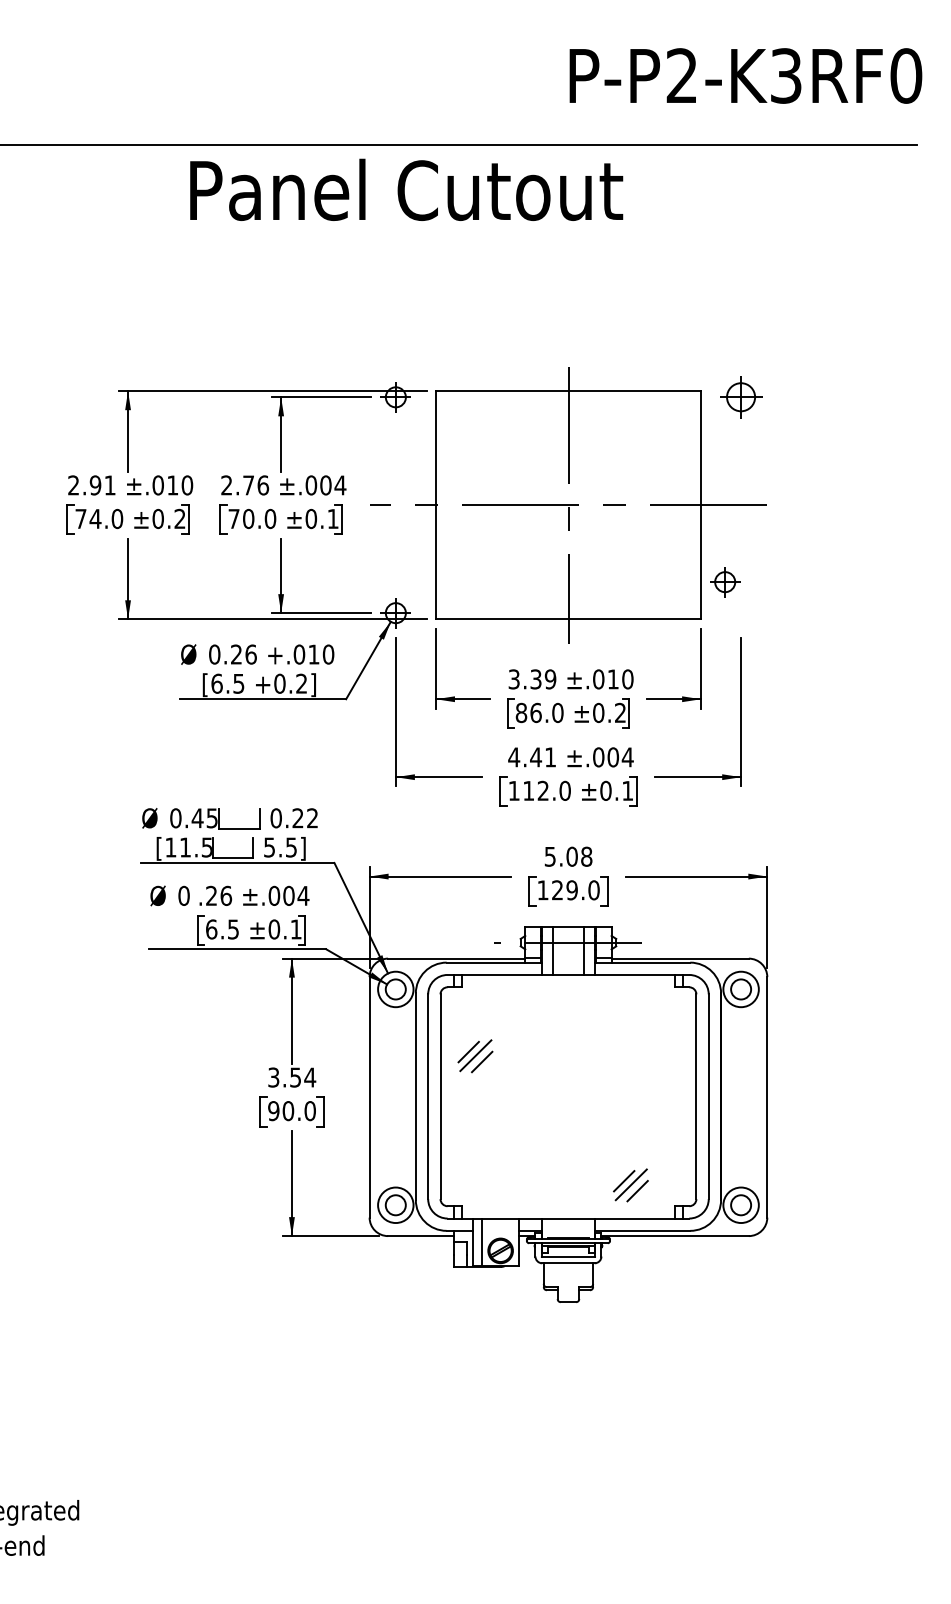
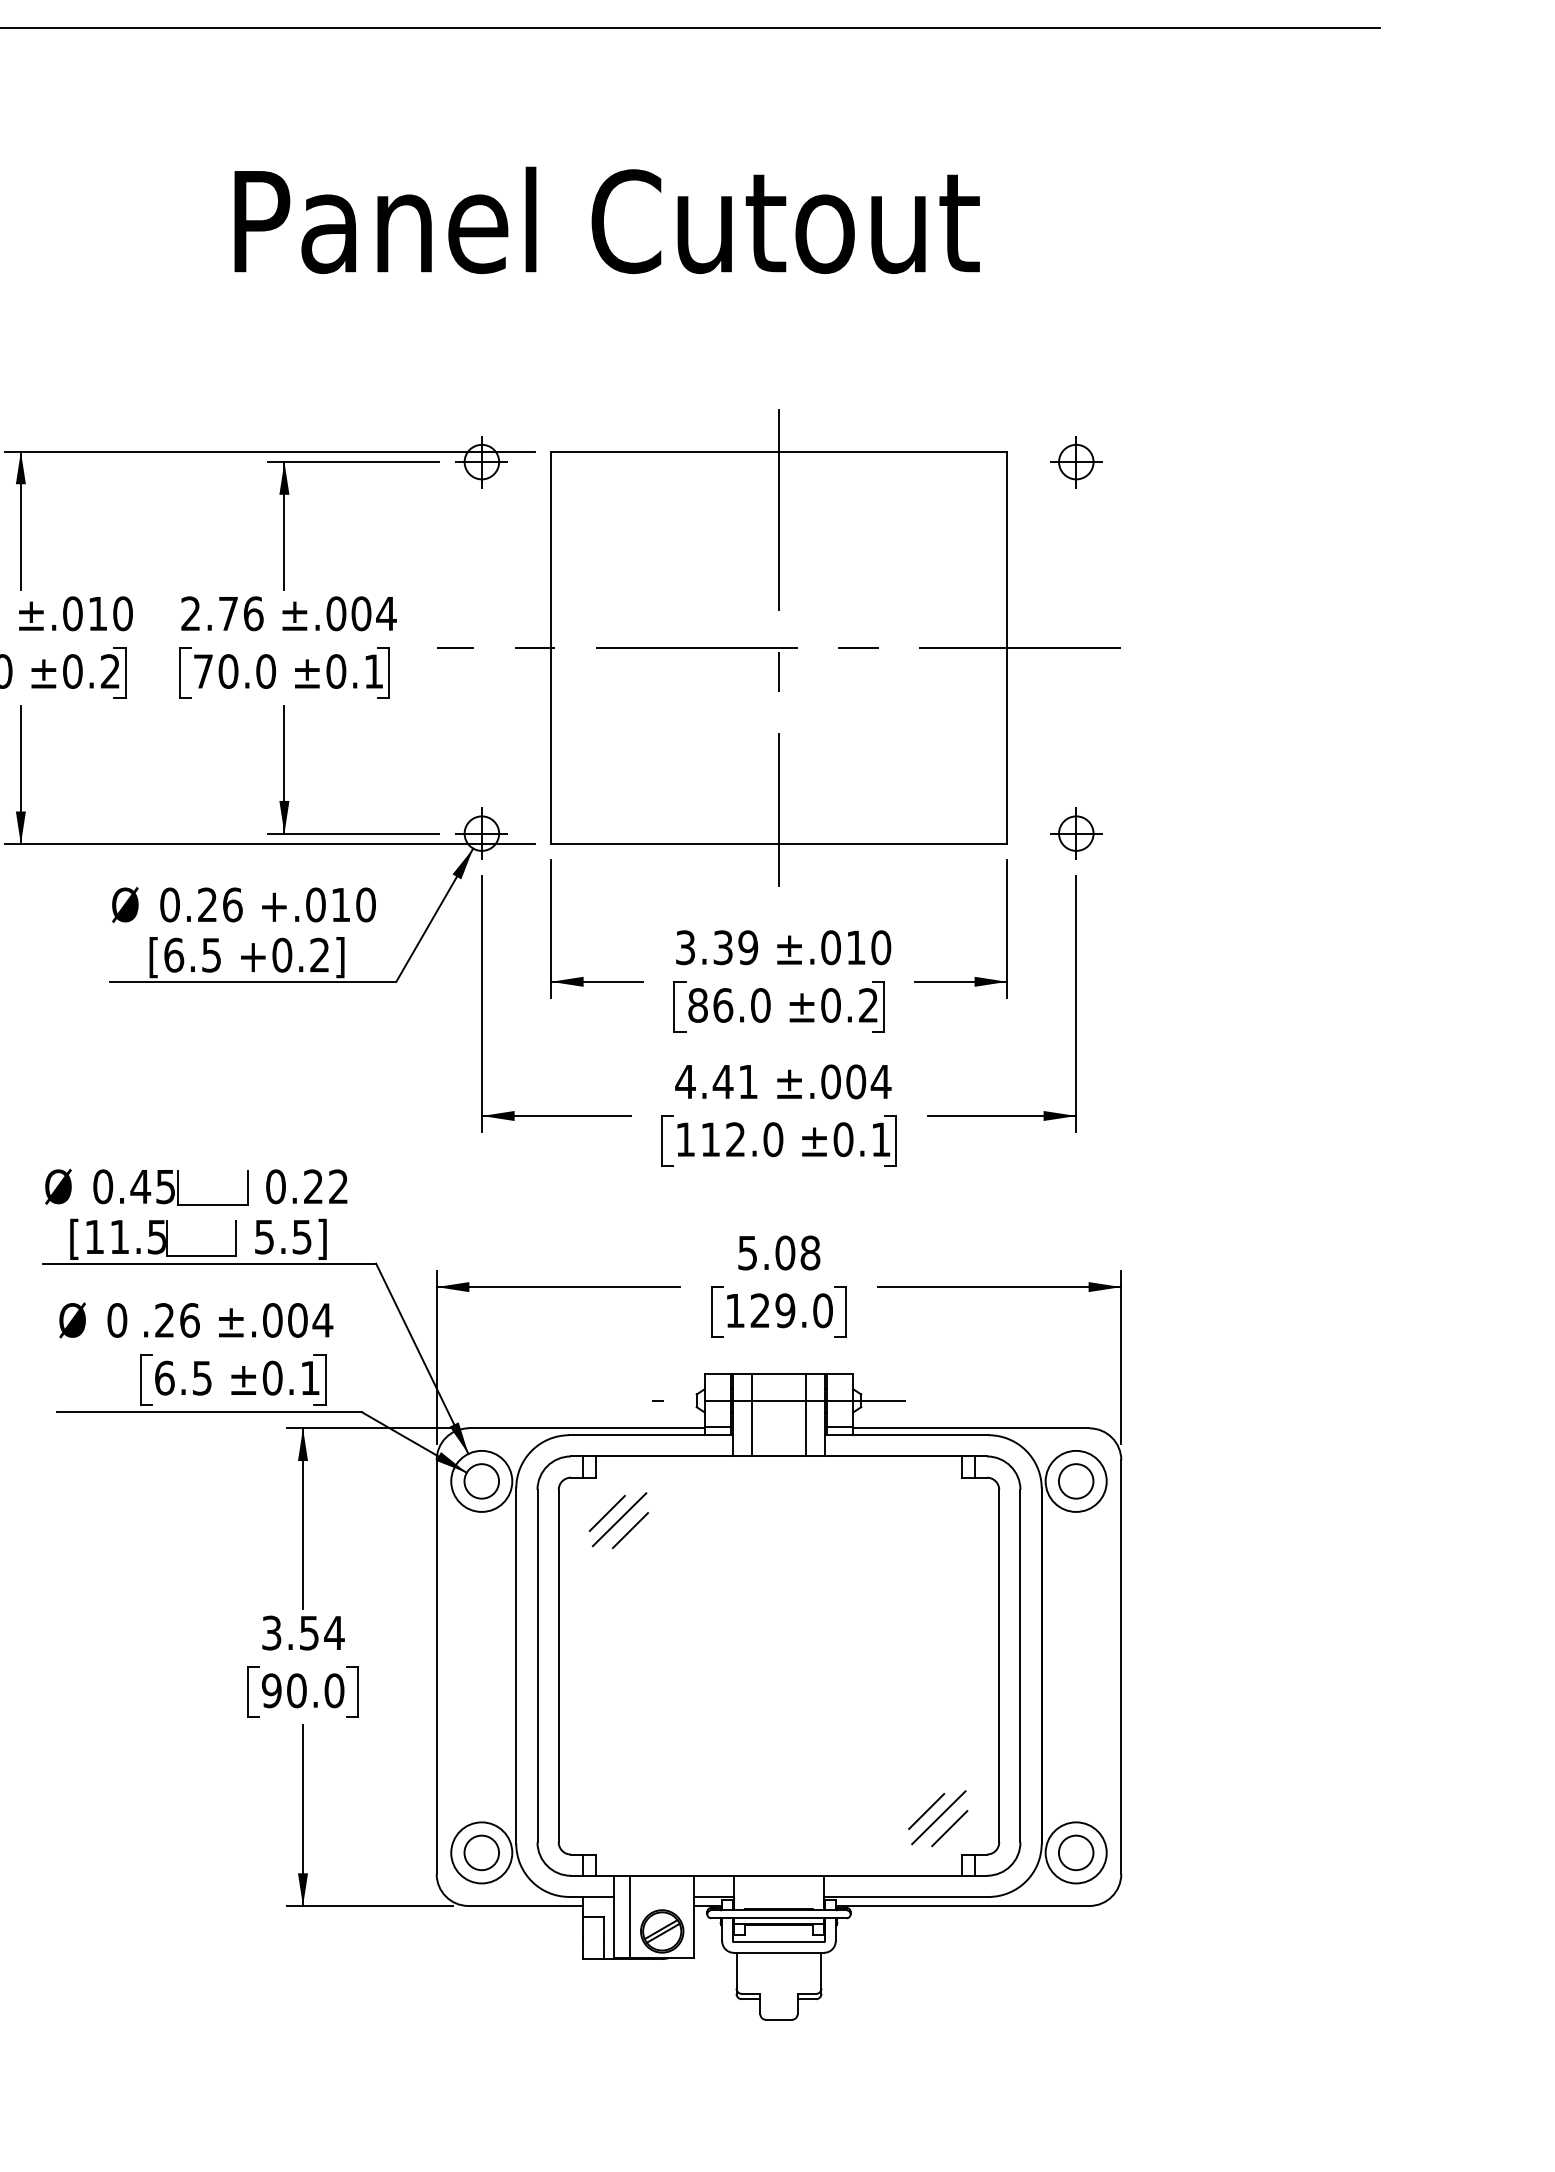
text: (406, 189) -> (606, 219), moved
part: (741, 397) -> (1076, 462), size x0.71
part: (725, 582) -> (1076, 834), moved
part: (475, 1056) -> (618, 1521), moved
part: (630, 1185) -> (937, 1818), moved

